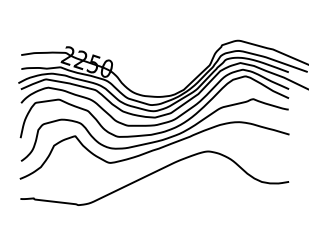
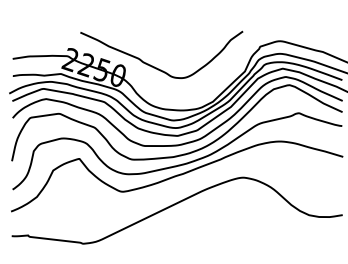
curve: (137, 61) -> (155, 66), added

